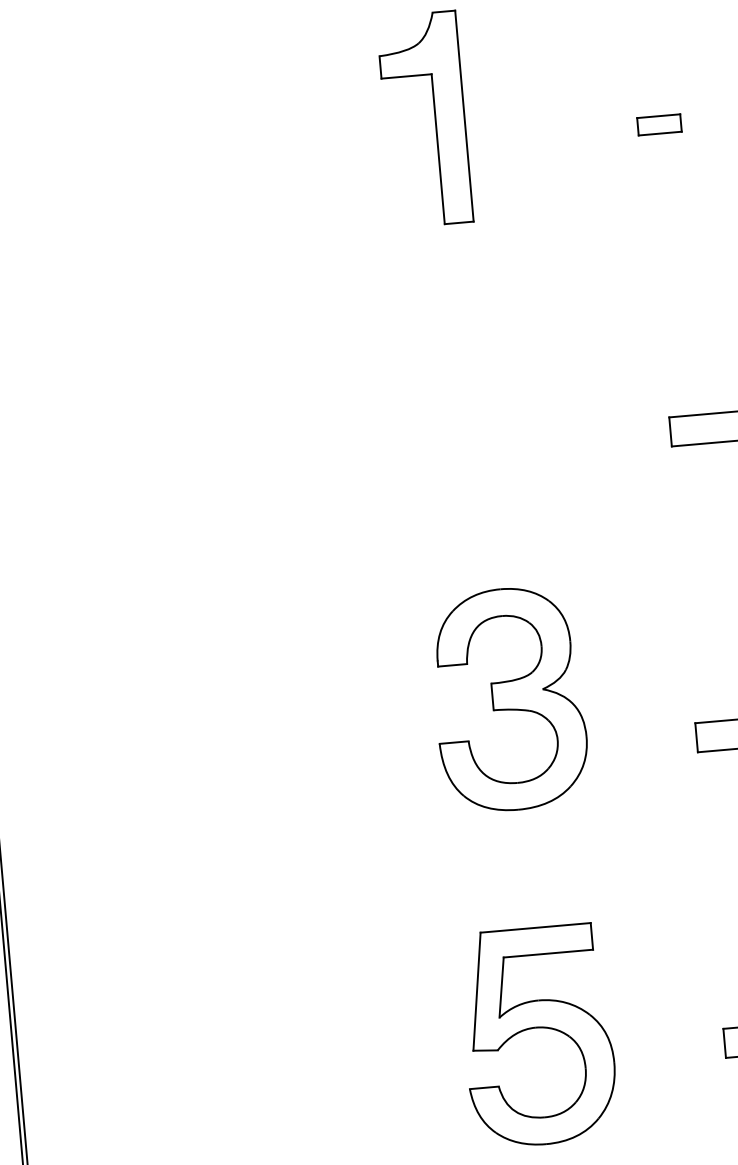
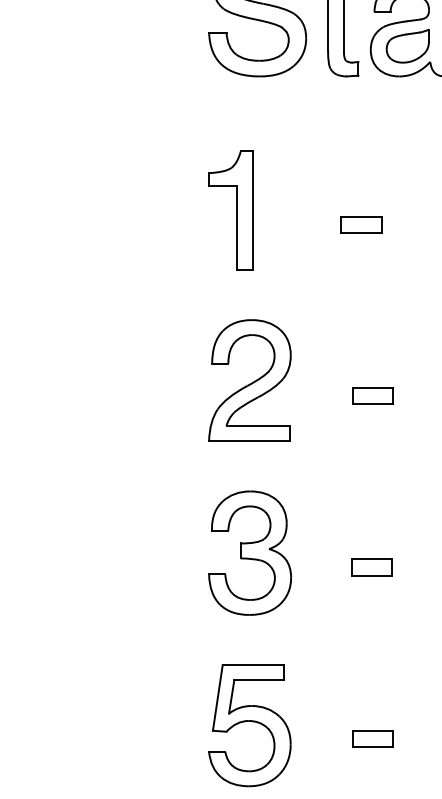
part: (659, 124) -> (361, 224), size x1.67
part: (483, 419) -> (249, 380), added
part: (508, 698) -> (249, 552), moved

